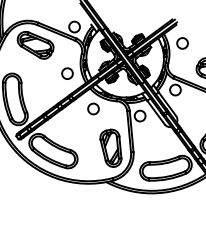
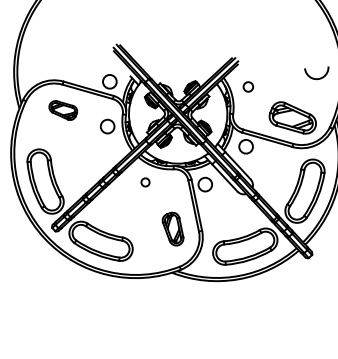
circle: (182, 43) -> (248, 86), size x0.7
part: (35, 45) -> (63, 110), size x0.6
circle: (67, 73) -> (107, 126), moved
circle: (93, 109) -> (145, 182), size x0.6
part: (110, 147) -> (172, 228), size x0.7

